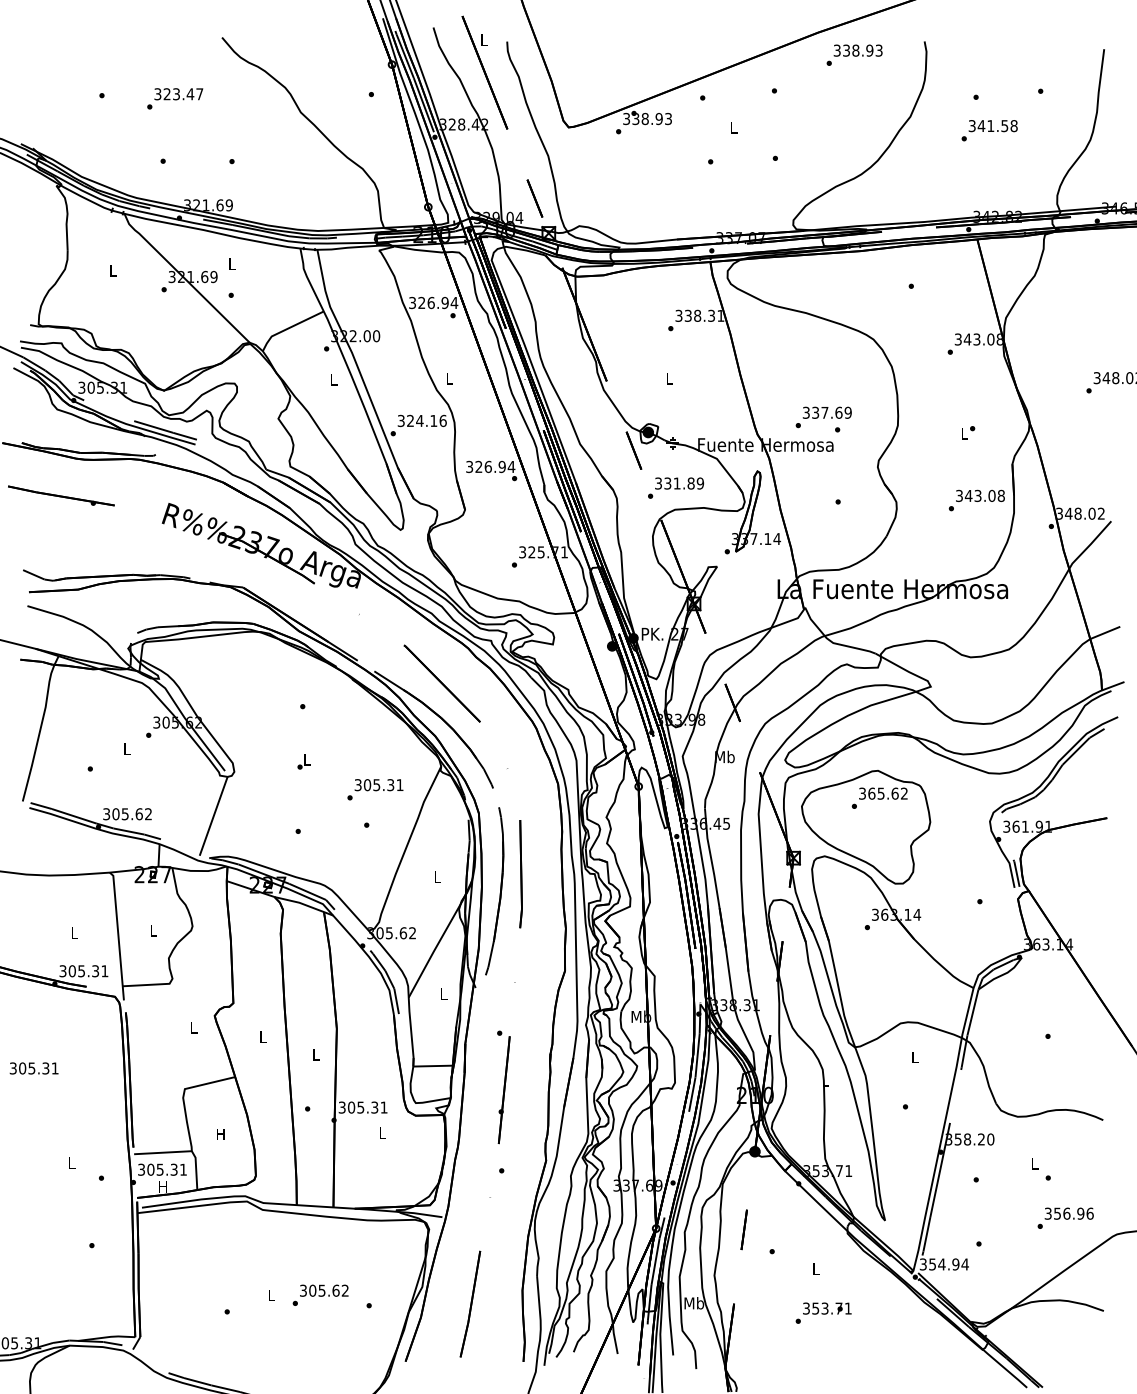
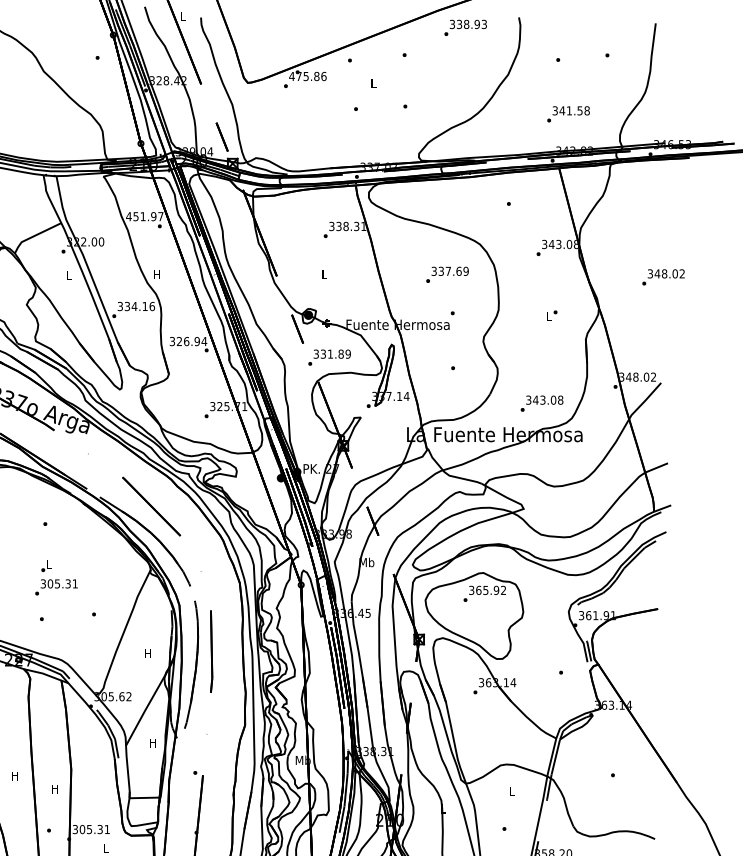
text: (647, 118) -> (307, 76), 338.93 -> 475.86
text: (989, 130) -> (568, 114), moved
text: (433, 302) -> (144, 216), 326.94 -> 451.97
text: (448, 378) -> (156, 274), L -> H
text: (823, 417) -> (447, 274), moved
text: (410, 421) -> (127, 306), 324.16 -> 334.16
text: (976, 500) -> (541, 403), moved
text: (375, 789) -> (56, 587), moved
text: (894, 793) -> (496, 590), 365.62 -> 365.92
text: (437, 876) -> (147, 653), L -> H
text: (443, 993) -> (152, 742), L -> H
text: (262, 1036) -> (14, 775), L -> H
text: (315, 1054) -> (55, 789), L -> H

